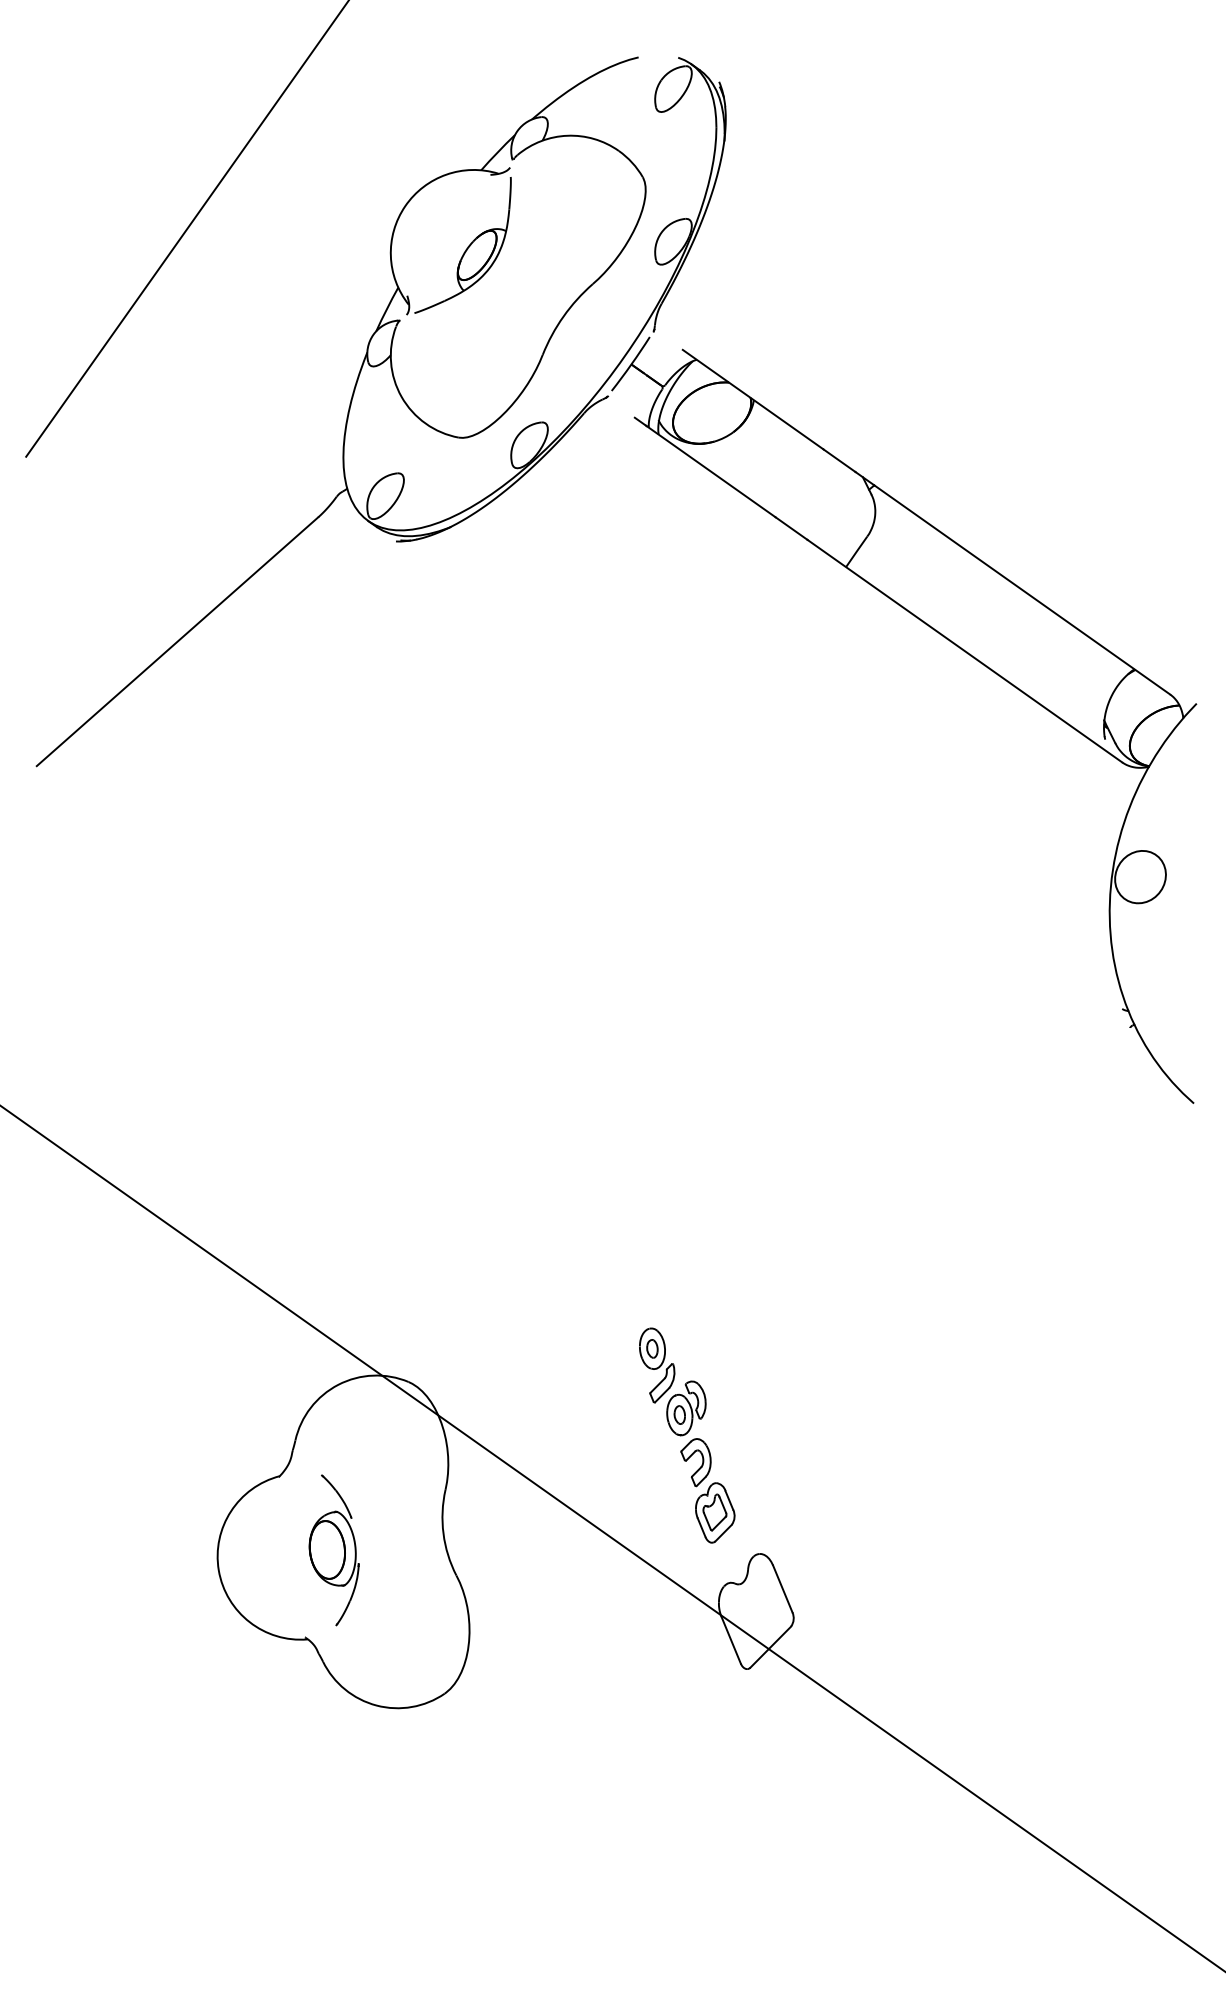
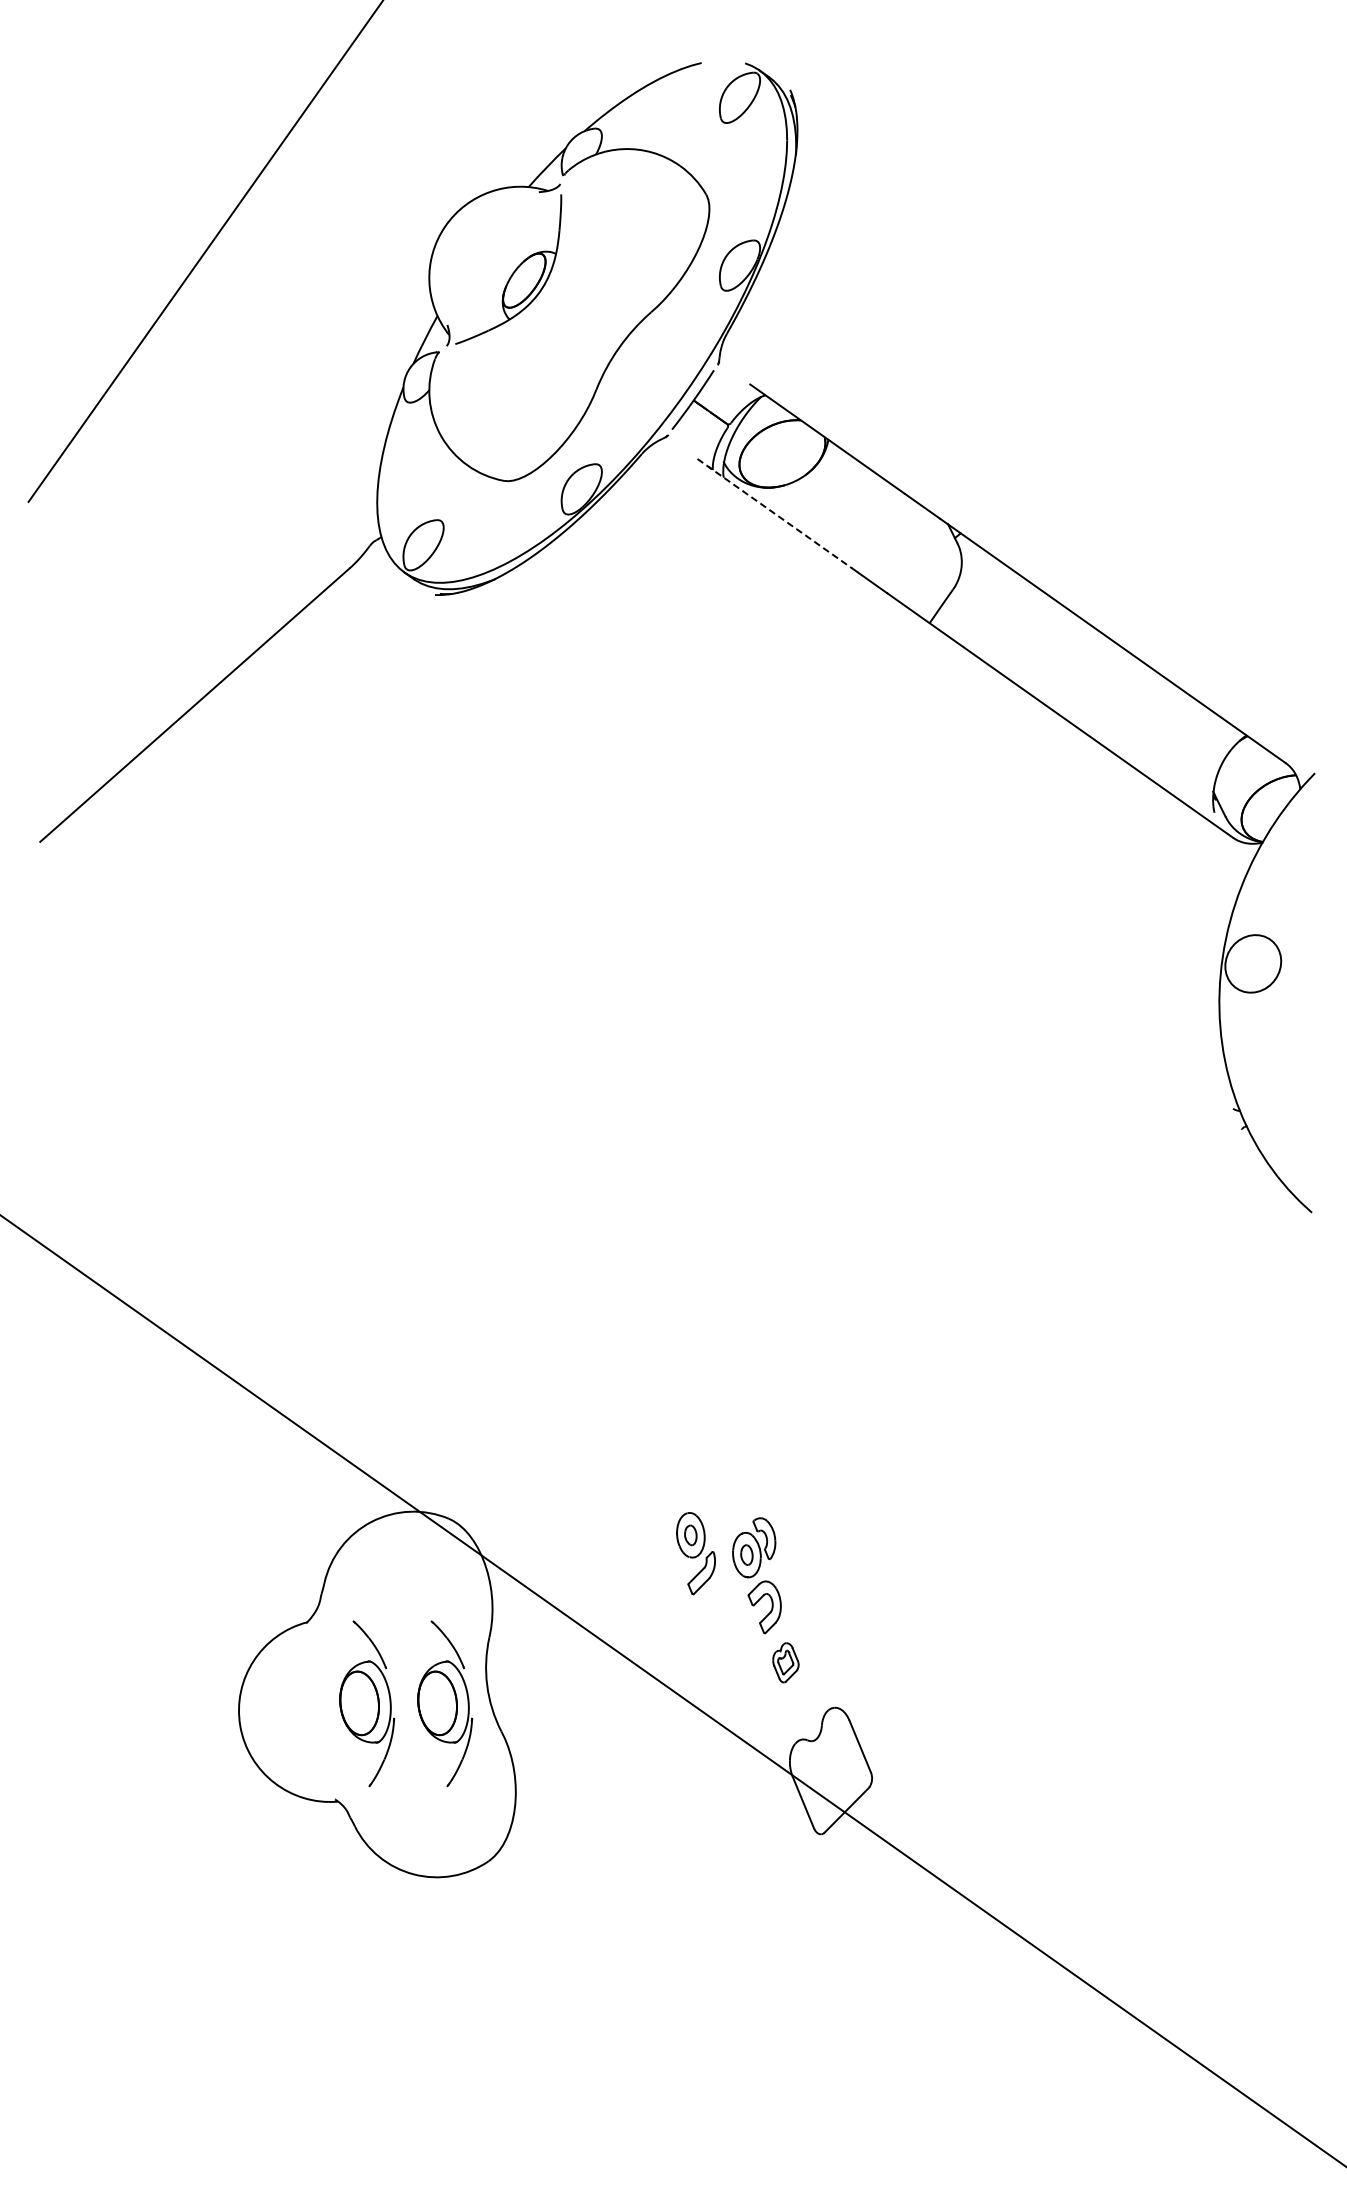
line: (704, 467) -> (774, 513), solid -> dashed
part: (656, 1365) -> (695, 1553), moved
part: (714, 1512) -> (785, 1662), size x0.6
part: (405, 1550) -> (445, 1703), added

